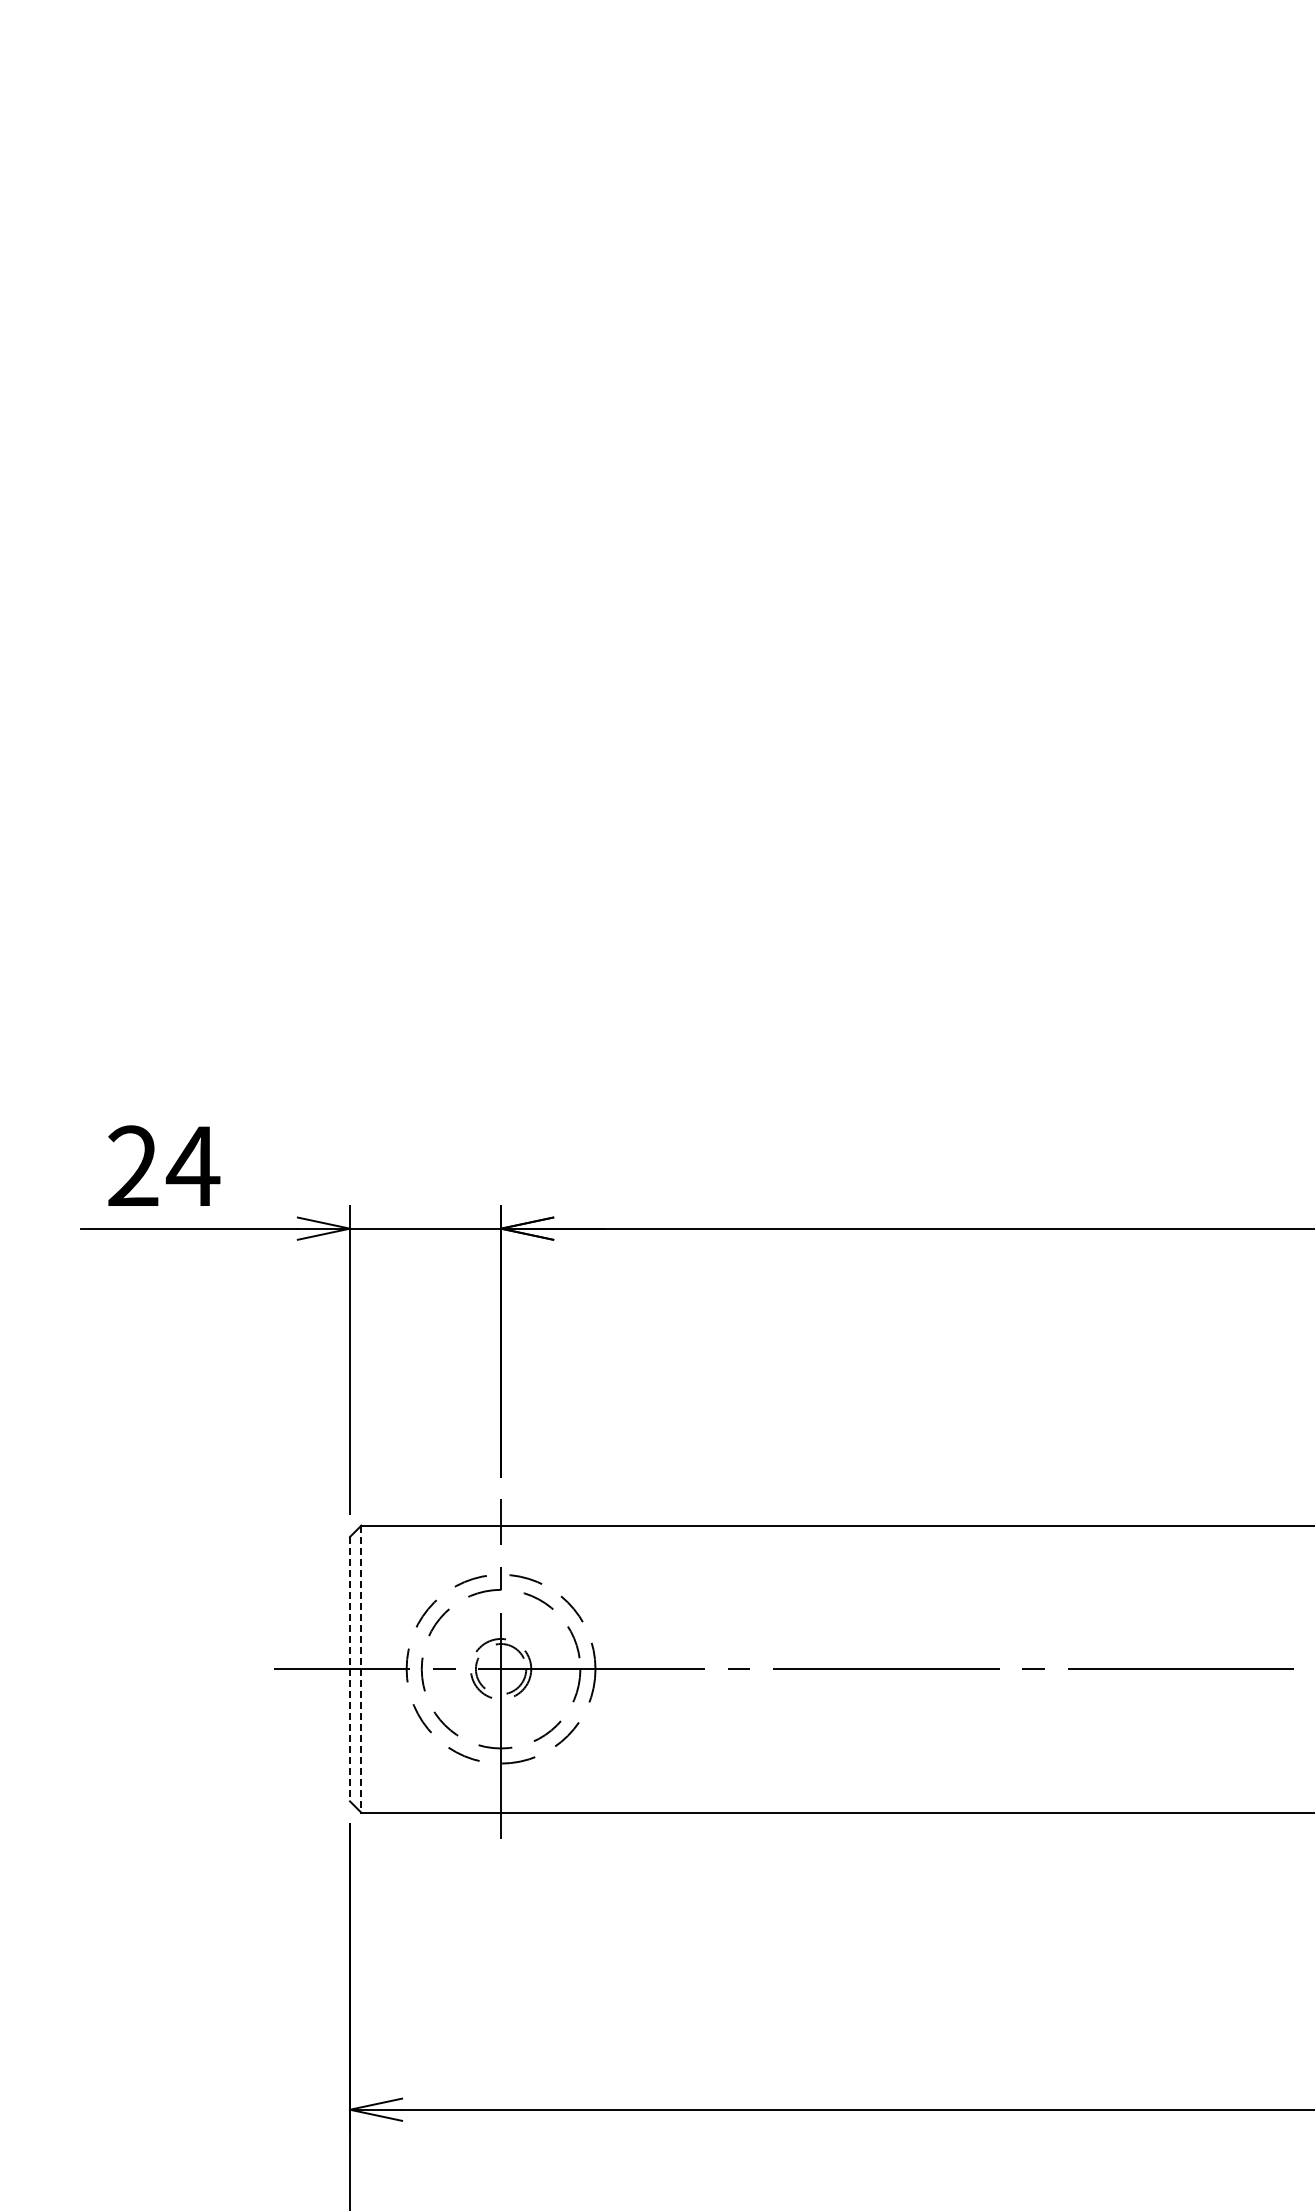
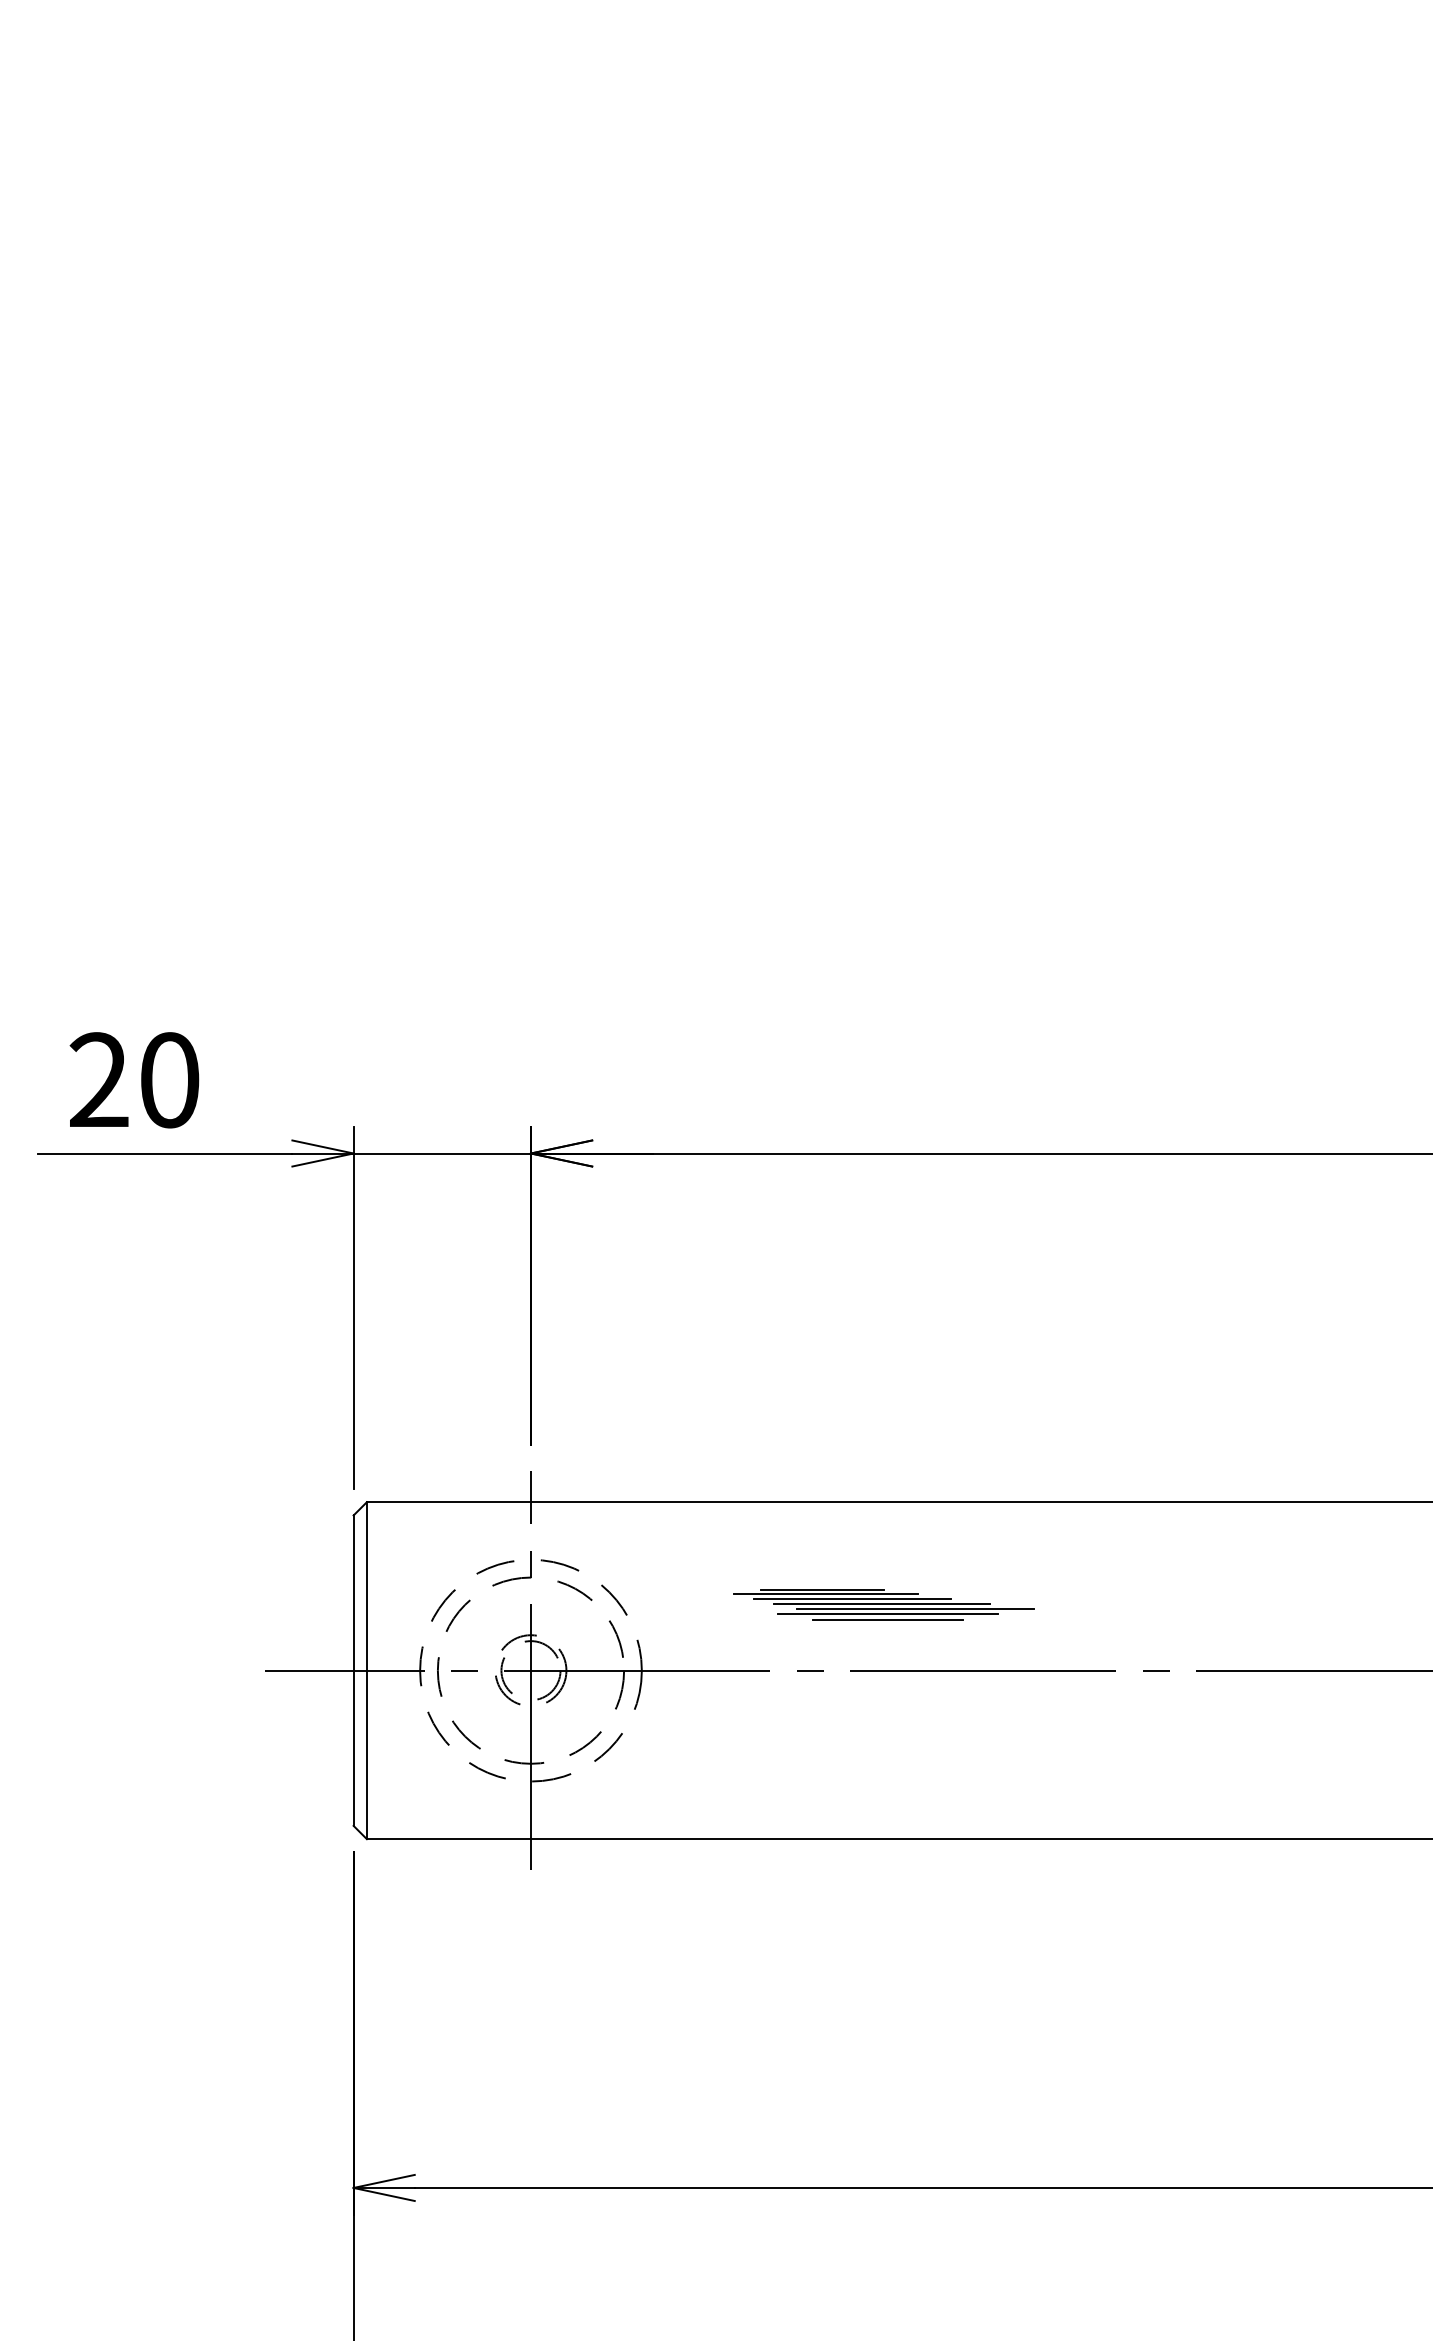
text: (192, 1166) -> (168, 1080), 24 -> 20
part: (801, 1612) -> (883, 1604), added
line: (350, 1669) -> (354, 1671), dashed -> solid
line: (361, 1669) -> (367, 1671), dashed -> solid

